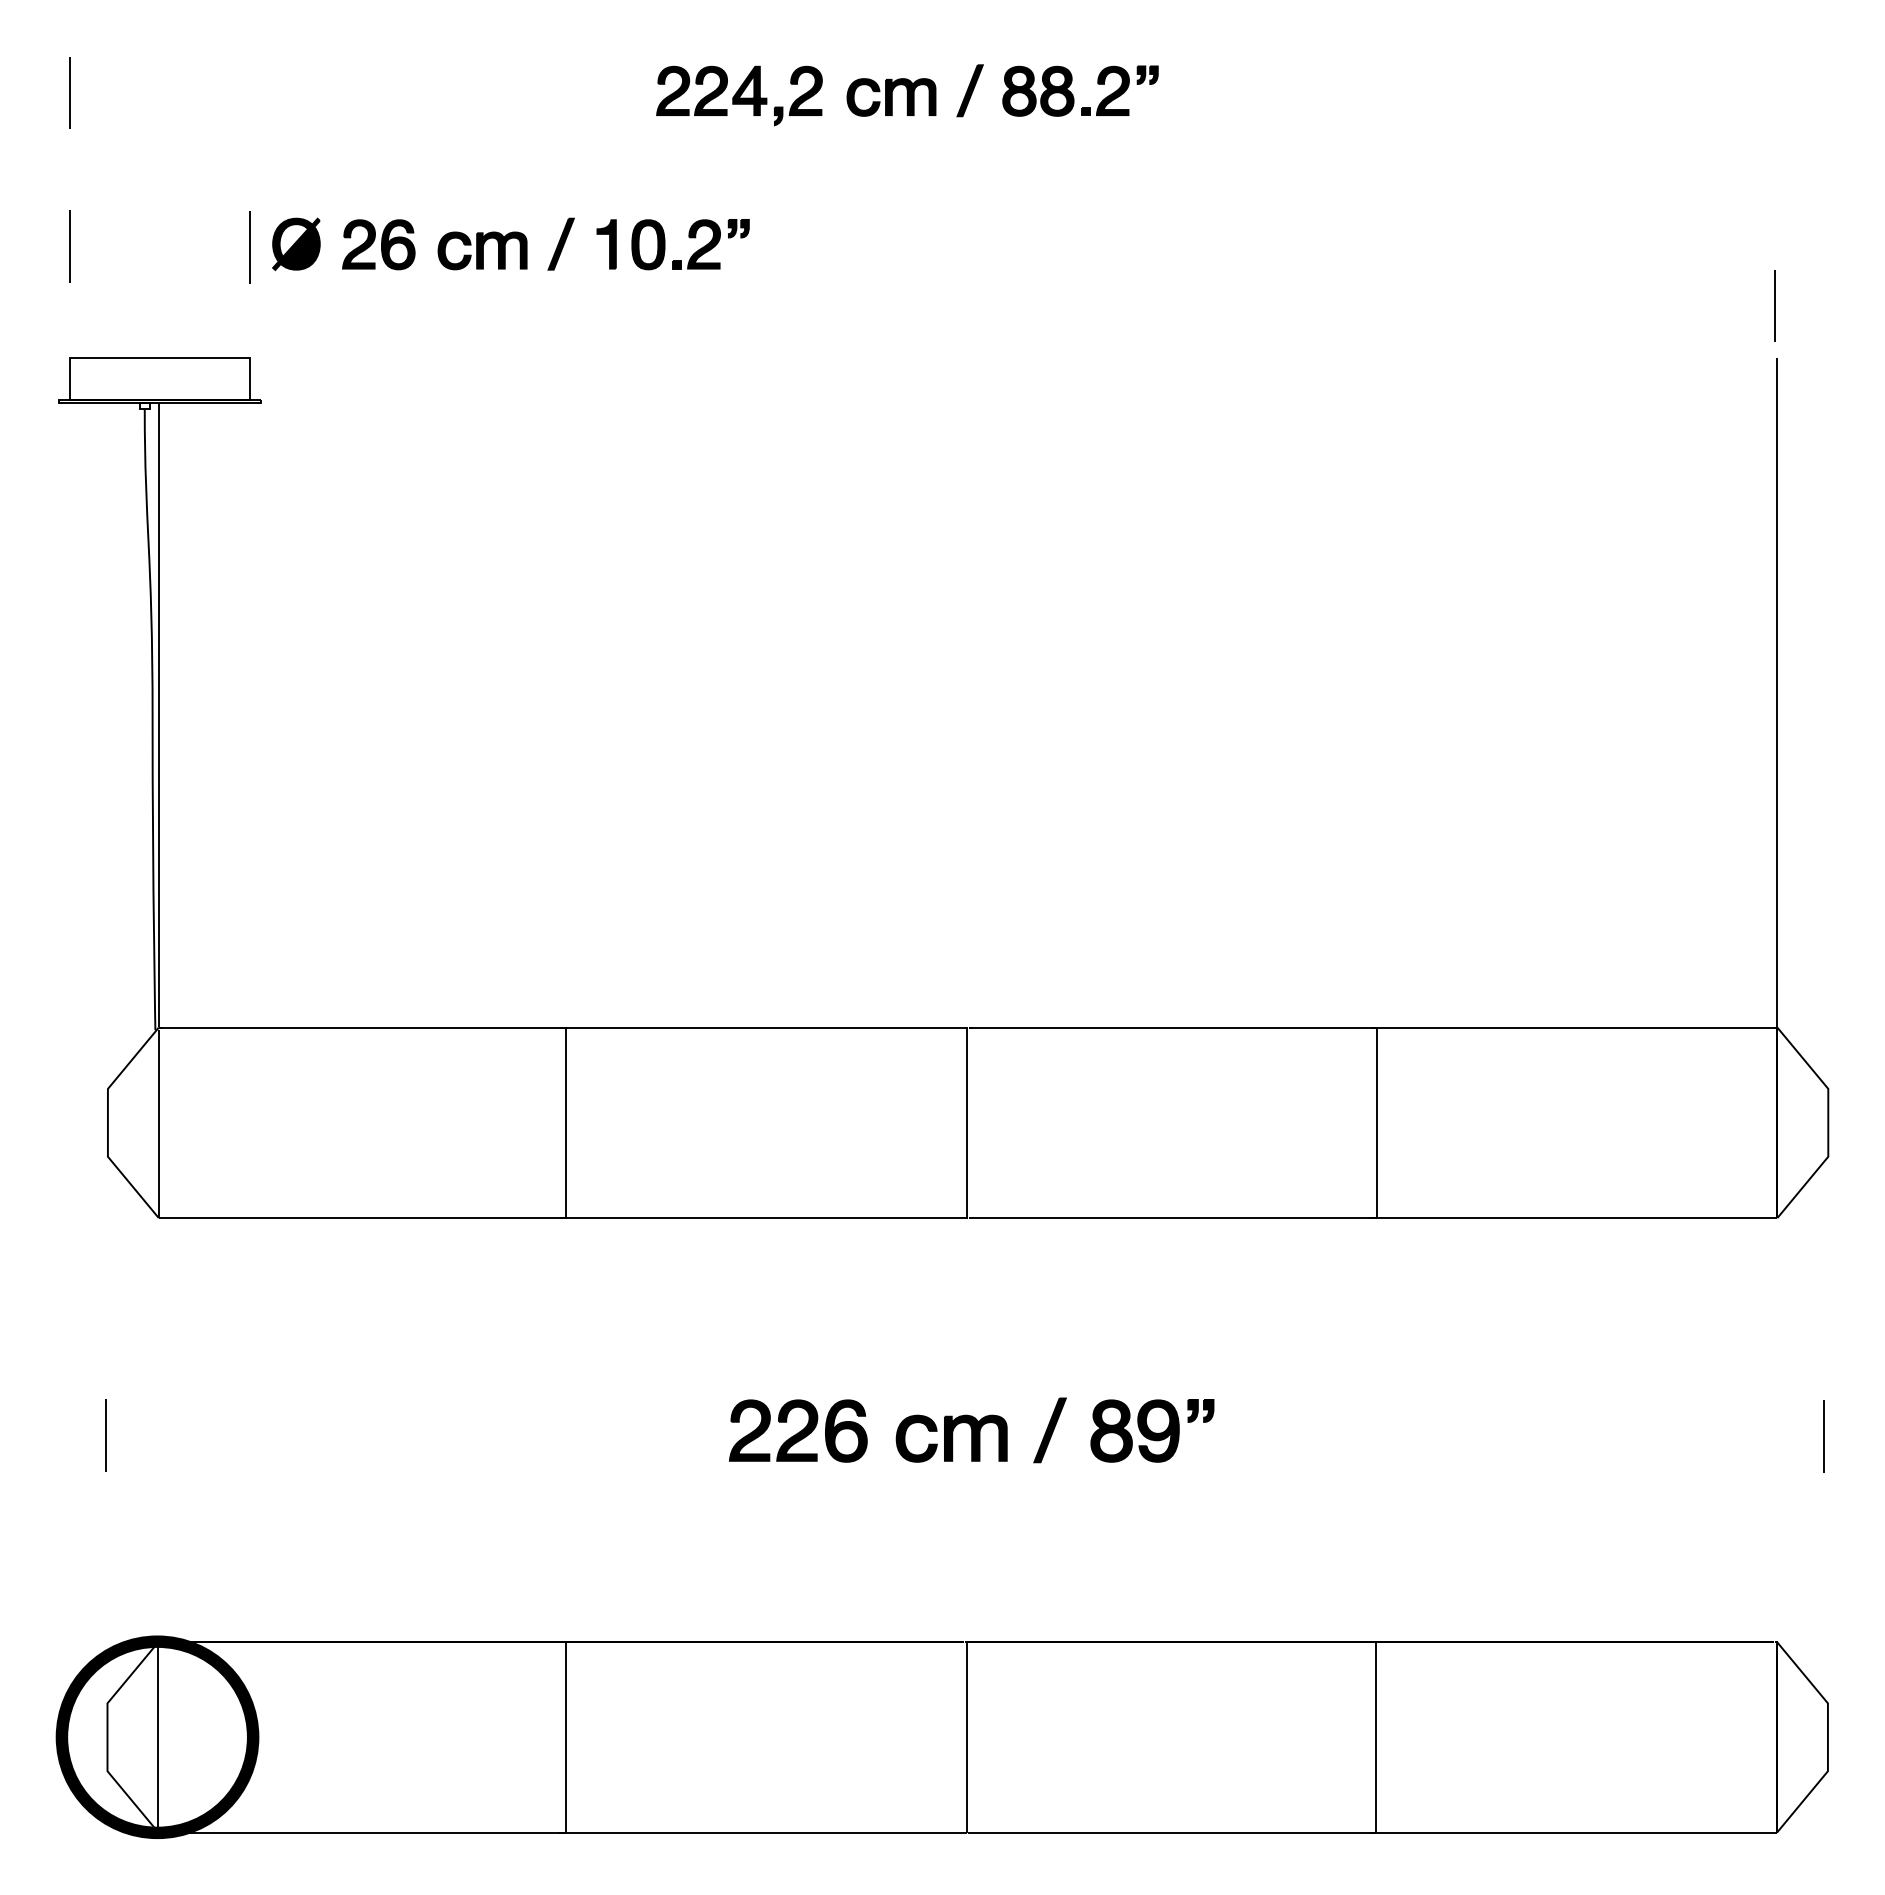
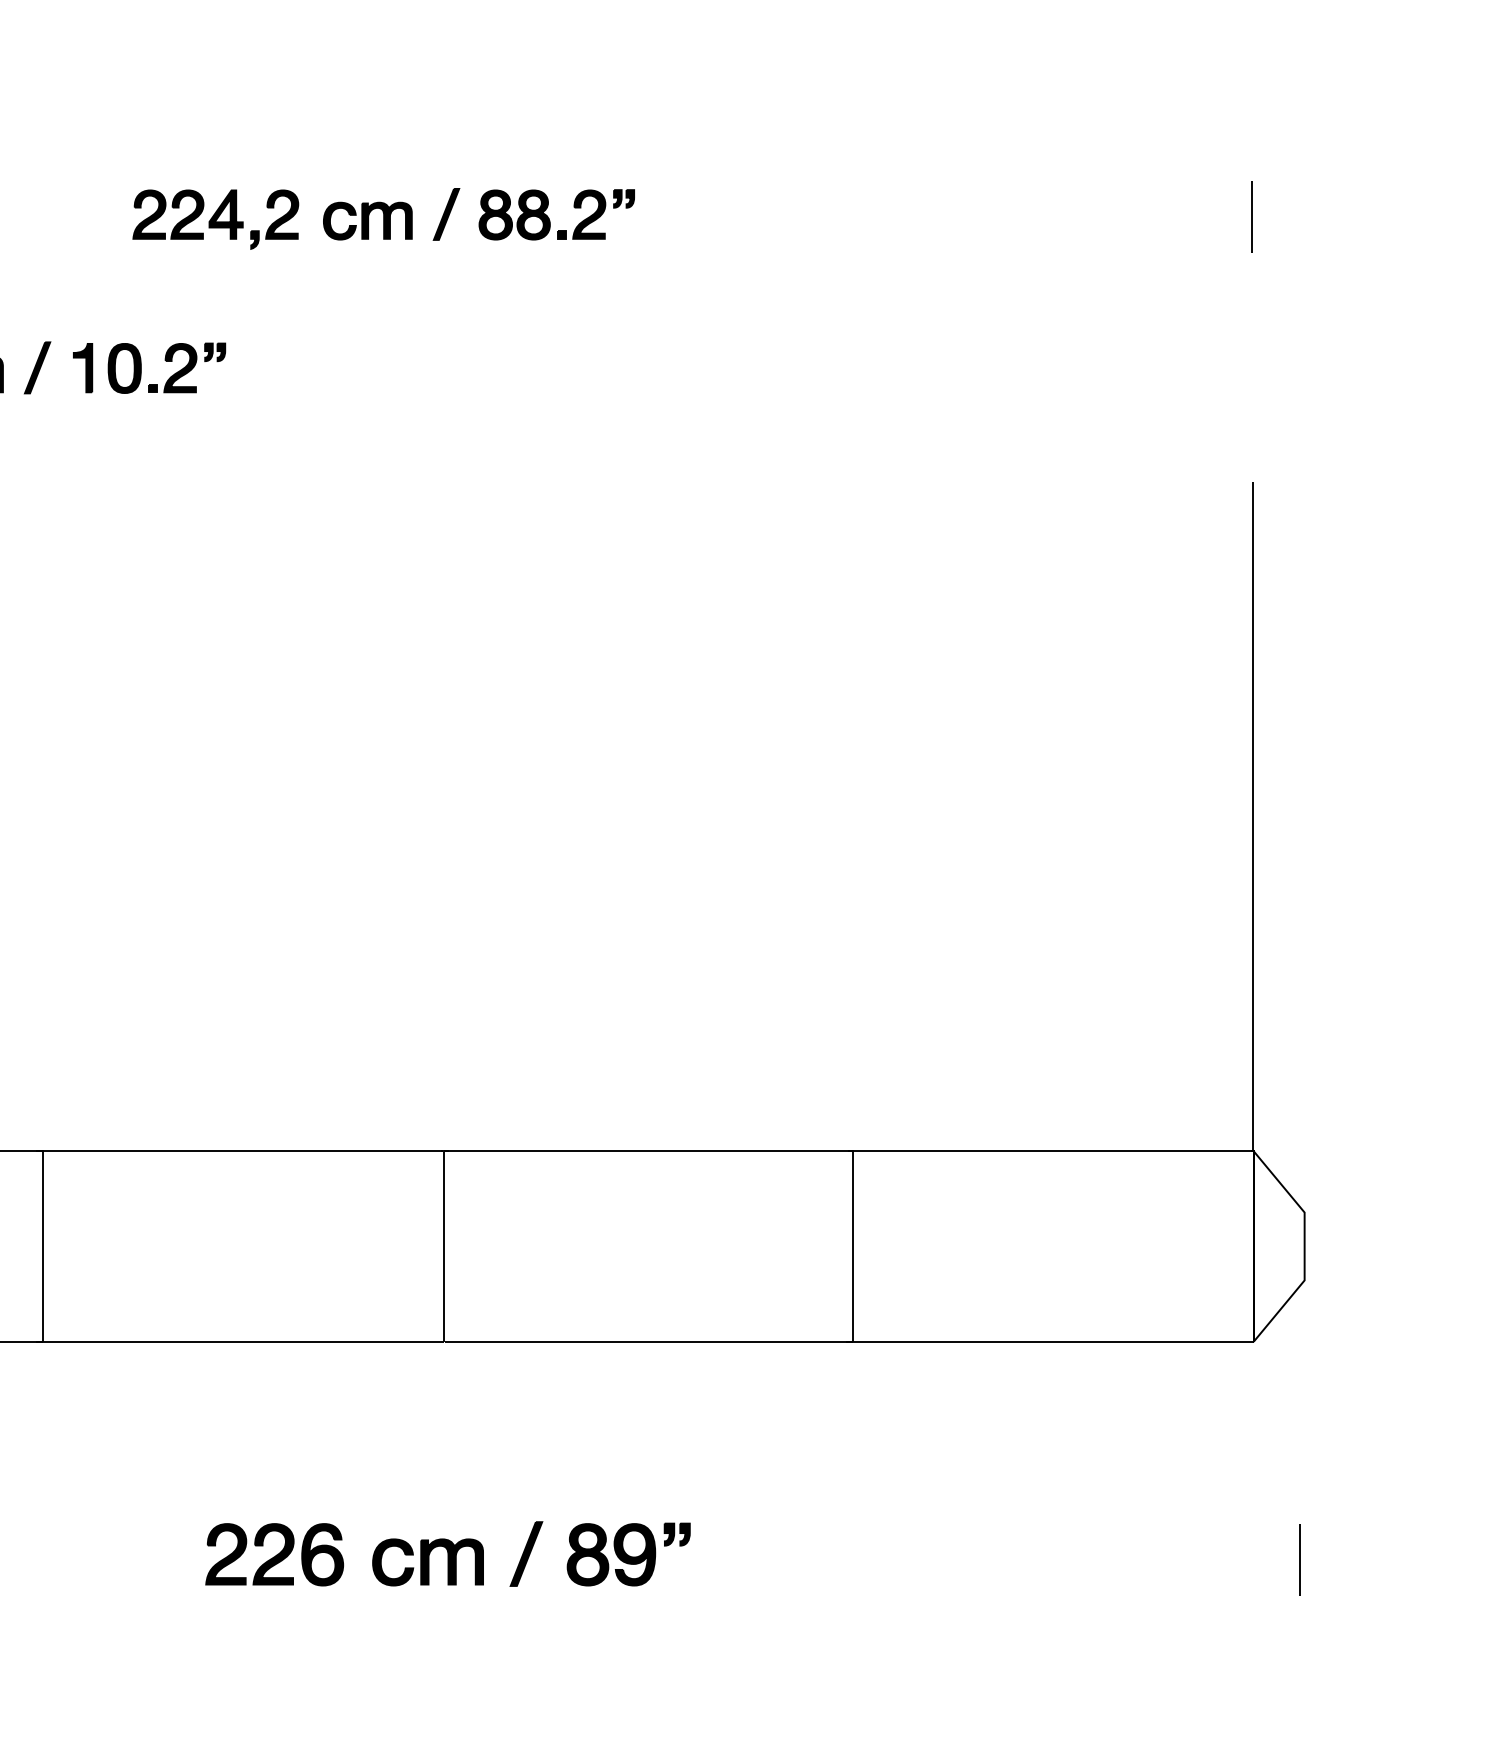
line: (1774, 305) -> (1250, 216), moved

